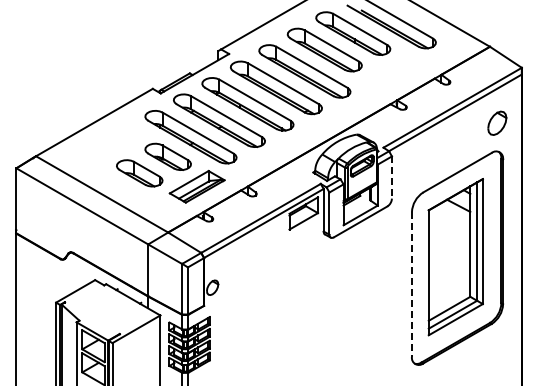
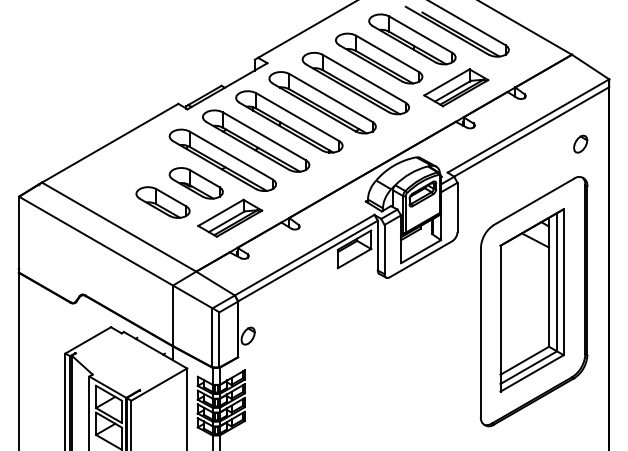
part: (390, 74) -> (455, 87), added
part: (497, 123) -> (580, 144), size x0.62
line: (391, 178) -> (457, 208), dashed -> solid
line: (411, 285) -> (480, 333), dashed -> solid

